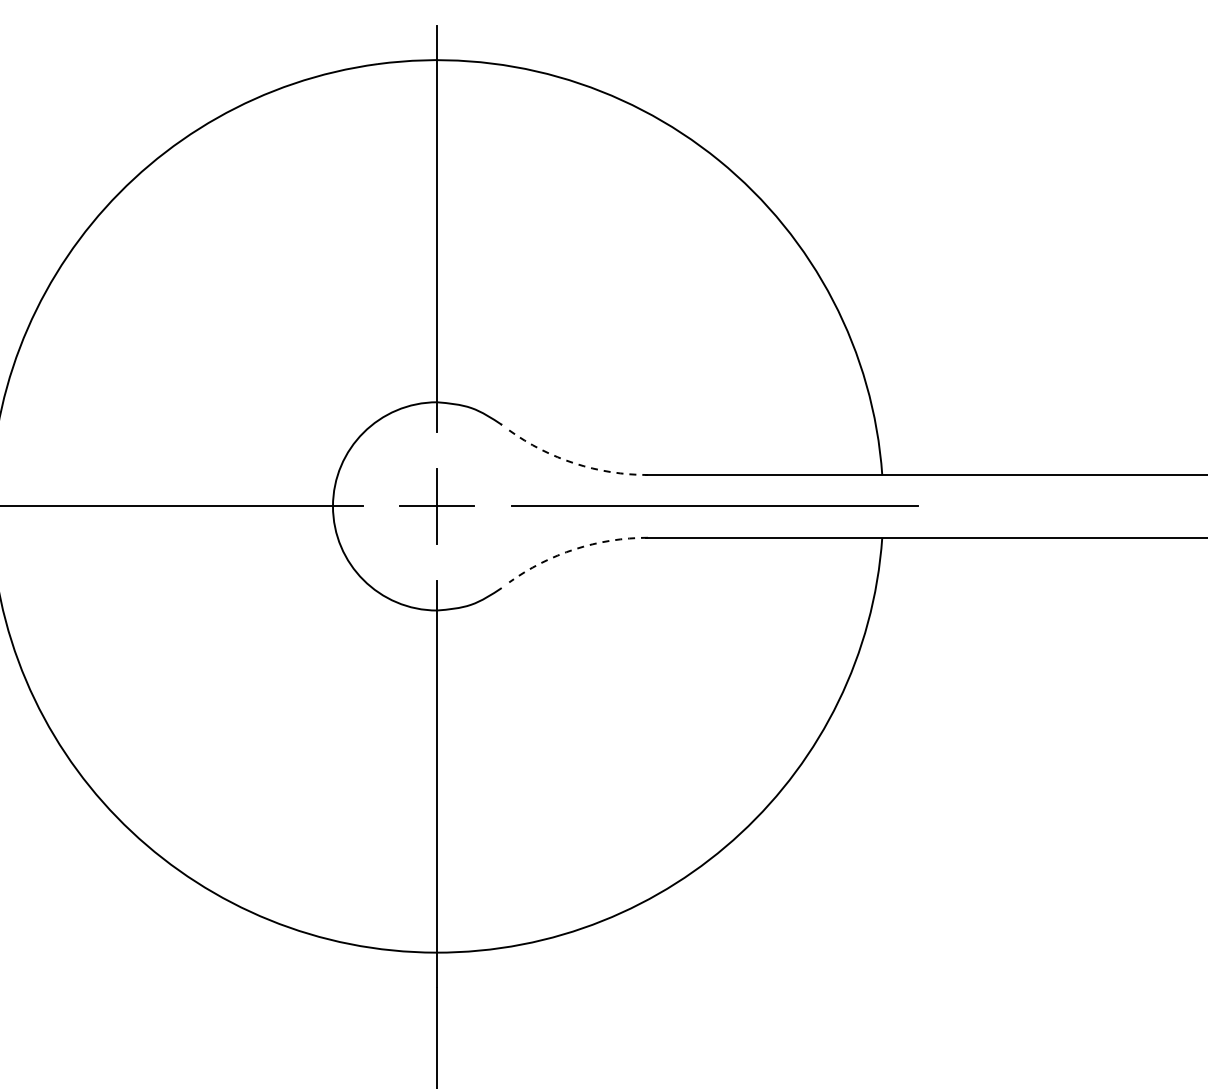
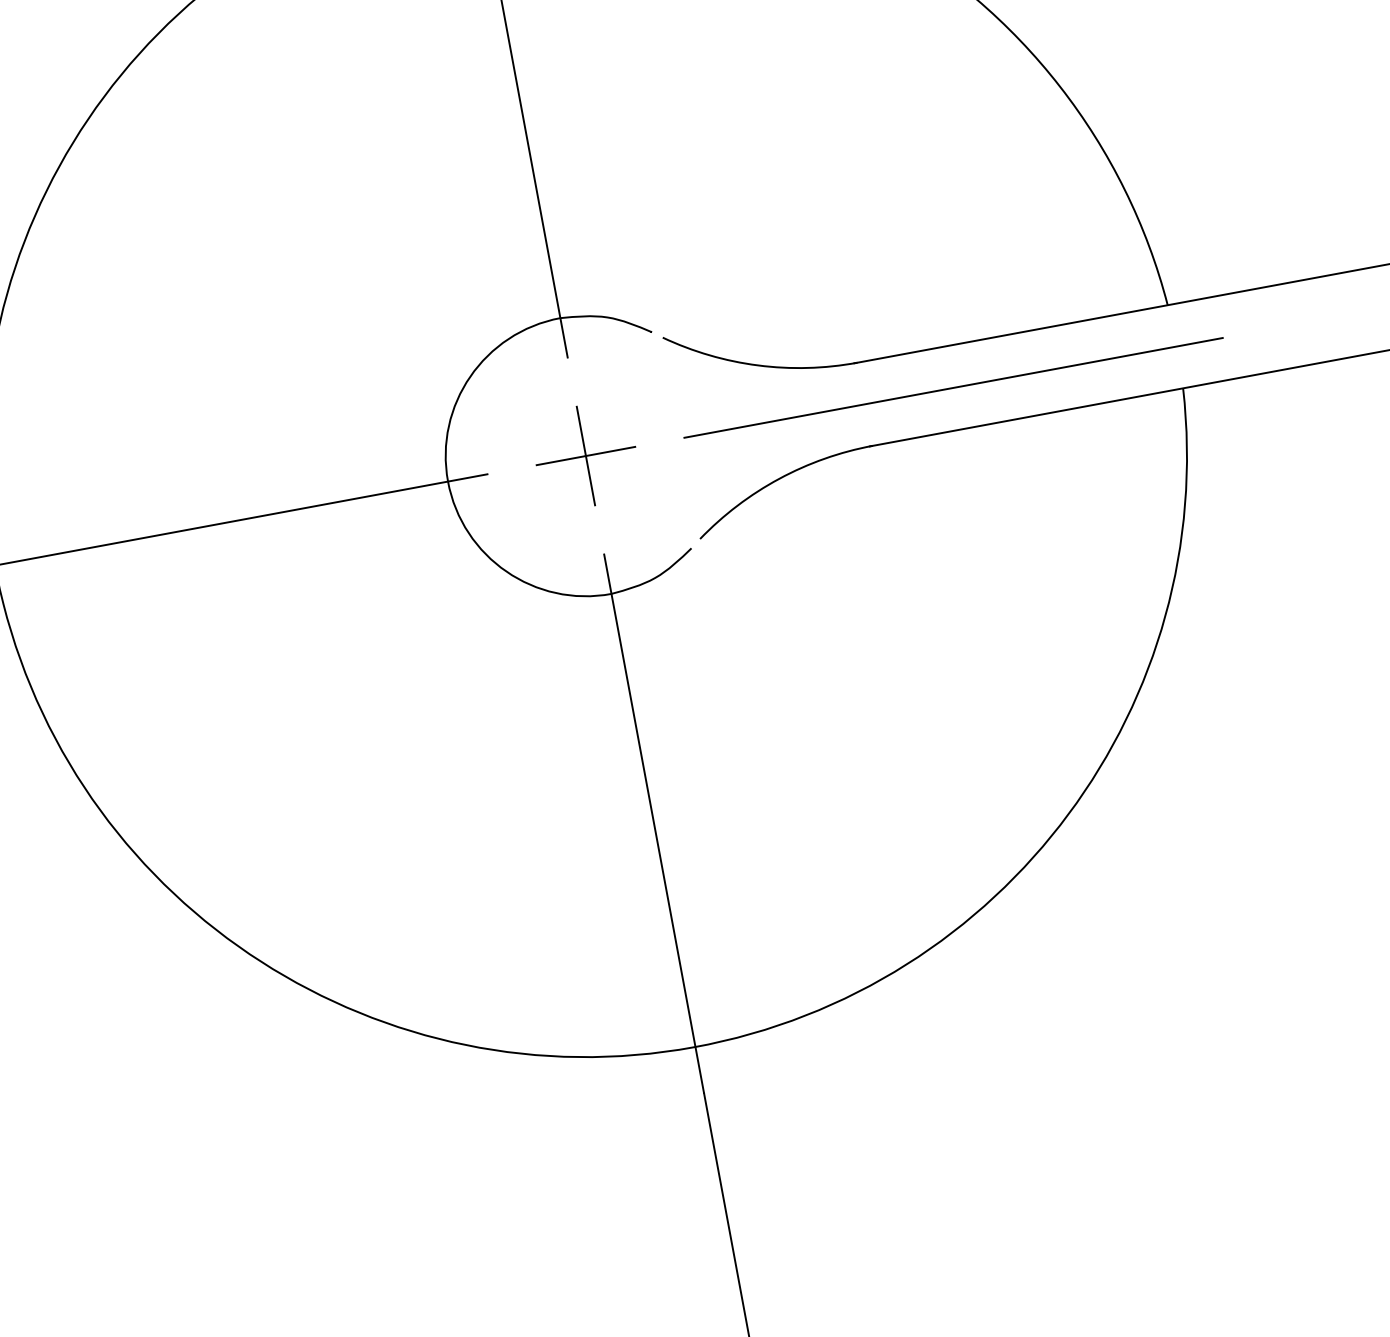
arc: (575, 463) -> (758, 365), dashed -> solid
arc: (575, 549) -> (779, 479), dashed -> solid

